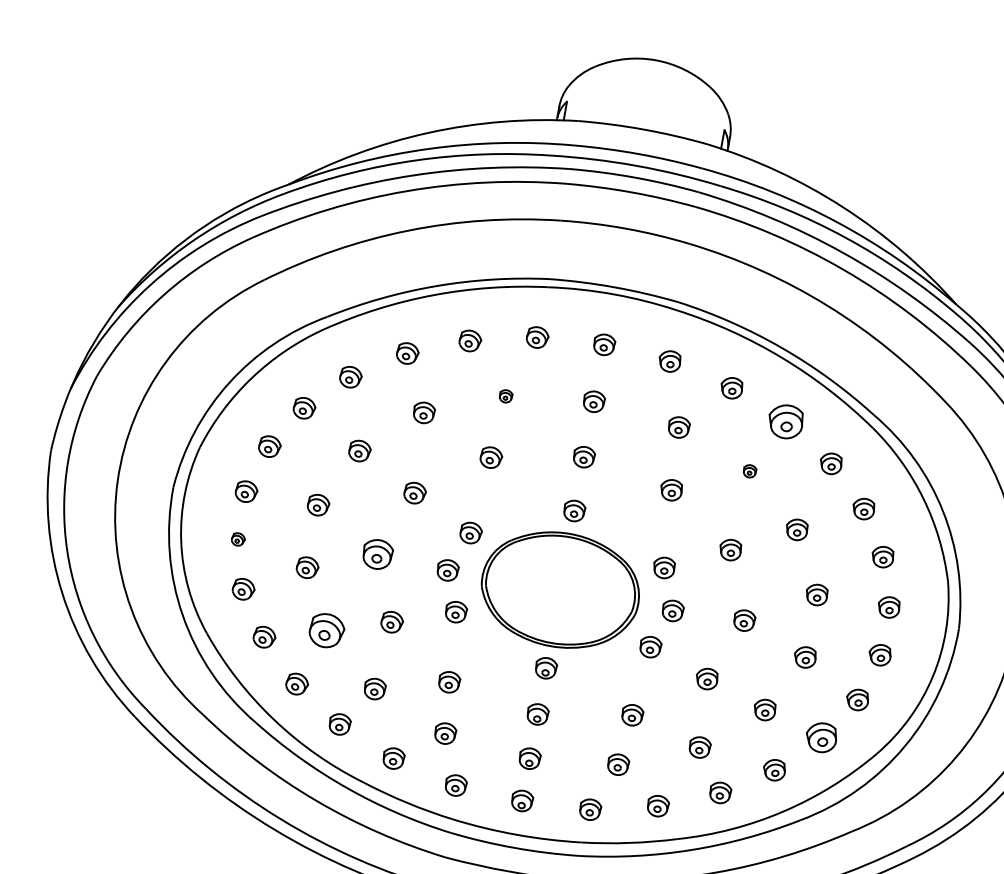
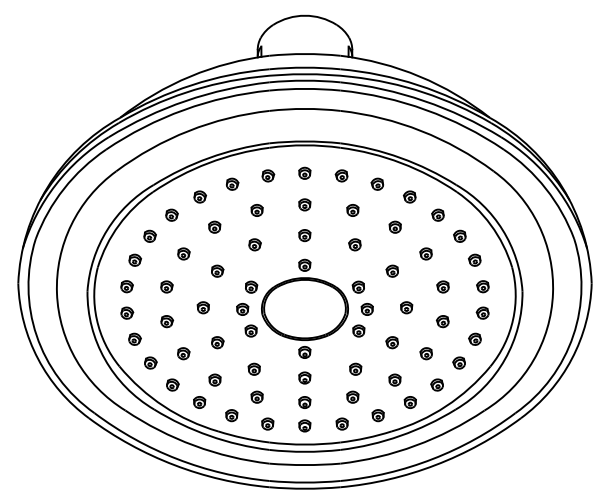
part: (504, 396) -> (256, 210), size x1.67
part: (785, 420) -> (409, 196), size x0.62
part: (748, 469) -> (394, 226), size x1.67
part: (238, 538) -> (127, 312), size x1.67
part: (375, 553) -> (202, 307), size x0.71
part: (326, 630) -> (183, 353), size x0.62
part: (820, 736) -> (458, 362), size x0.71

